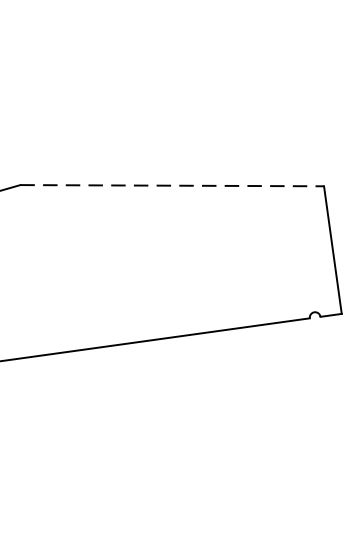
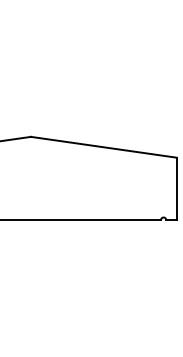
line: (171, 186) -> (103, 147), dashed -> solid

